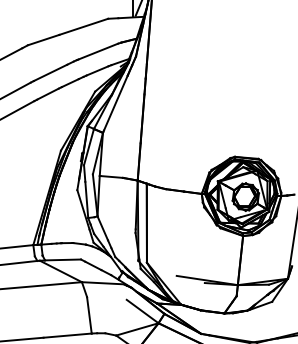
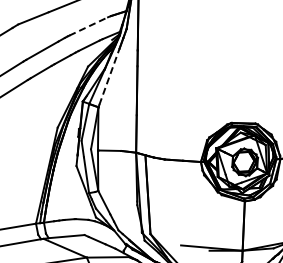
line: (98, 51) -> (88, 26), solid -> dashed
line: (115, 103) -> (109, 77), solid -> dashed

